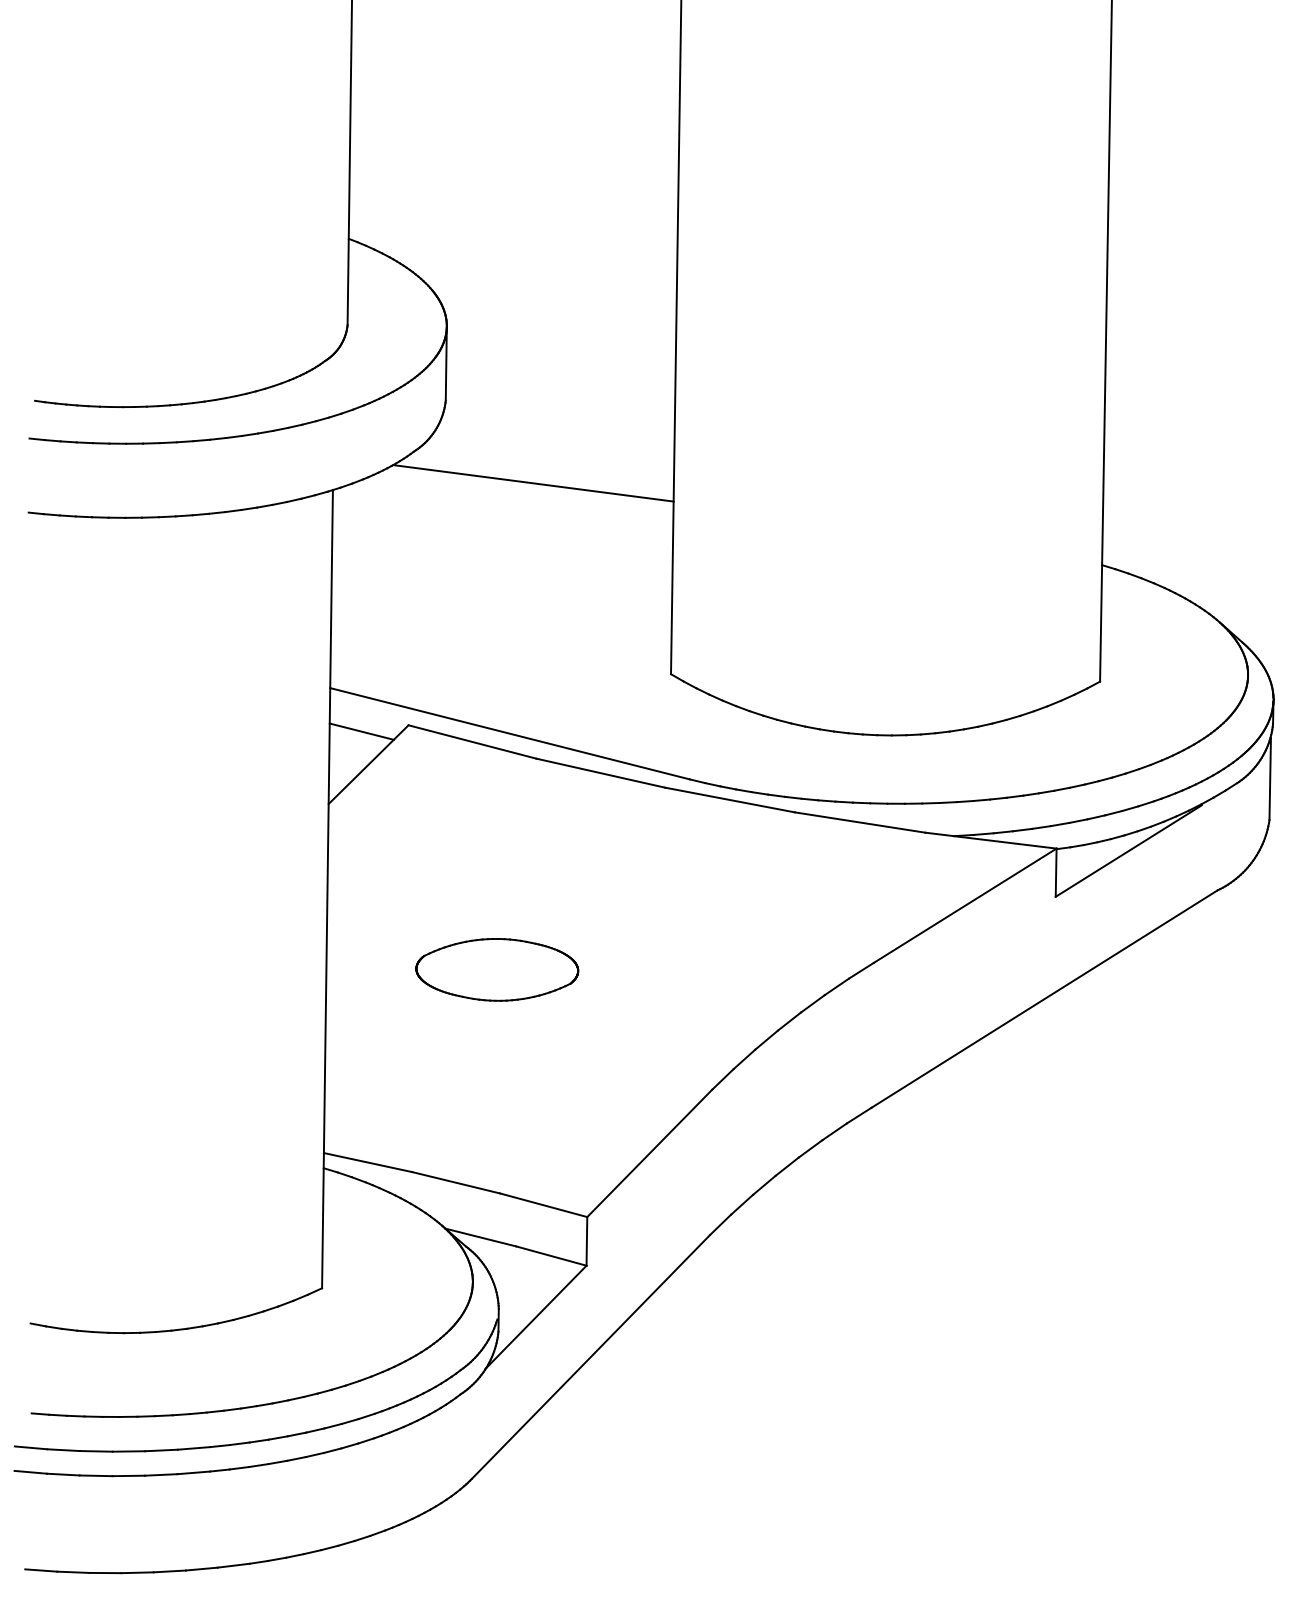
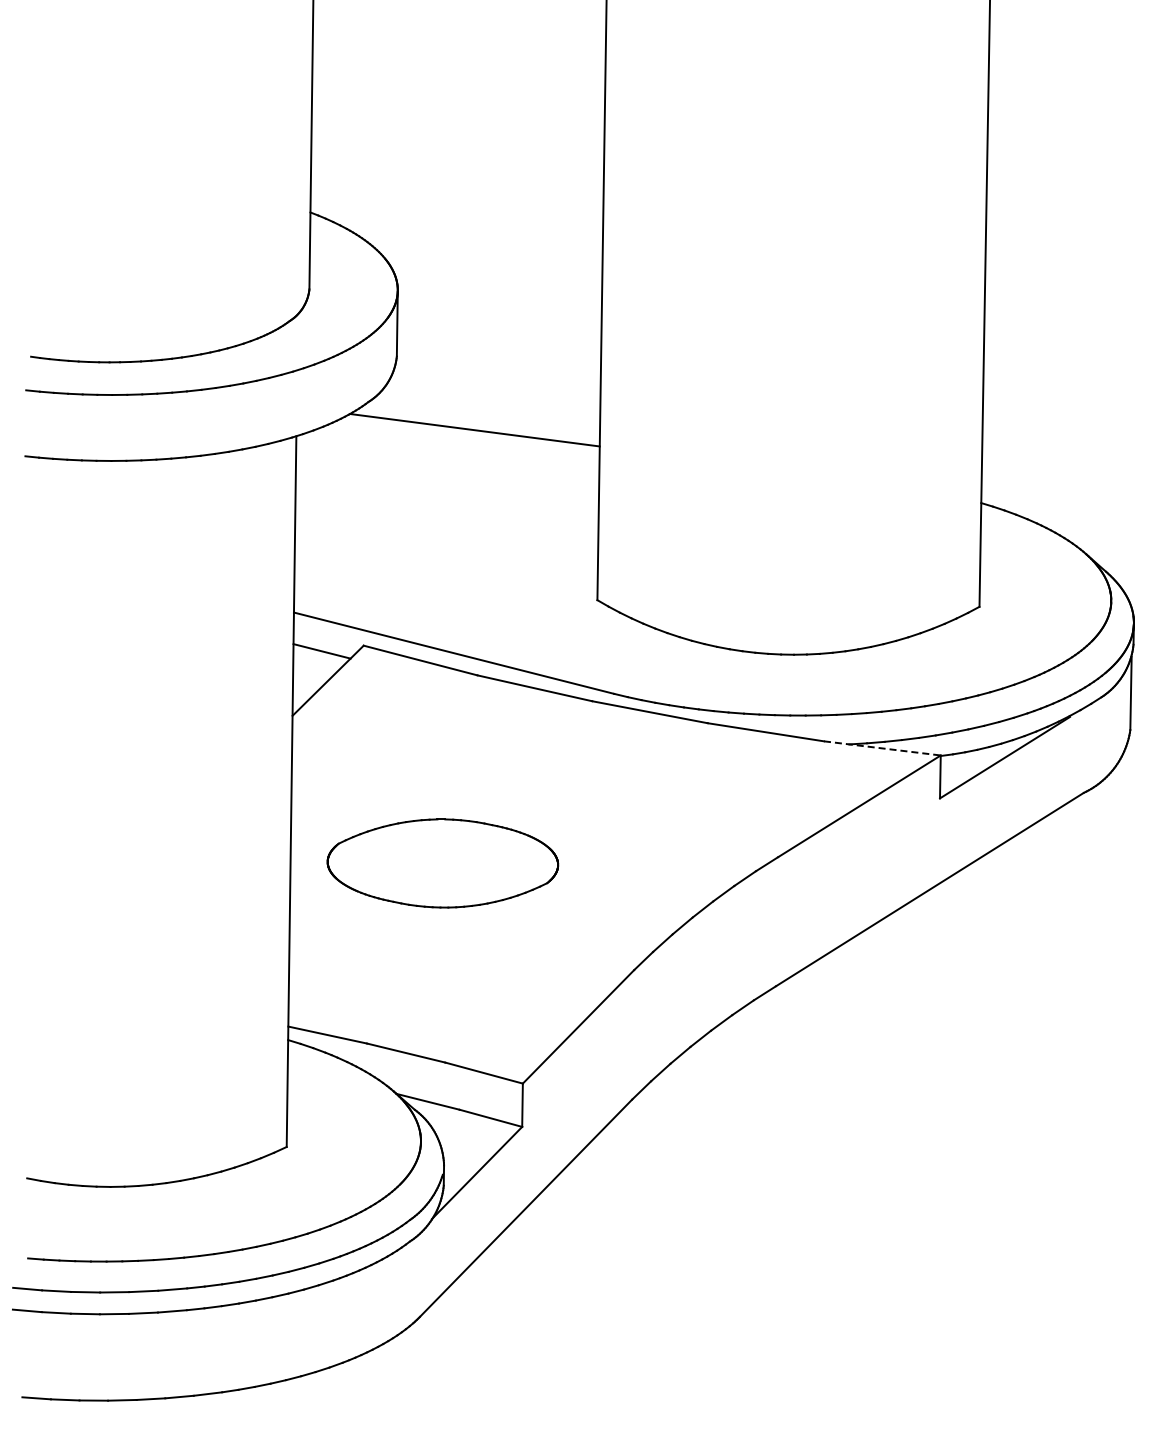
line: (991, 840) -> (882, 748), solid -> dashed
part: (497, 969) -> (442, 863), size x1.6

